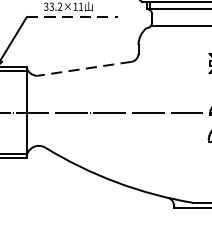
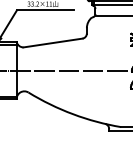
line: (72, 16) -> (45, 10), dashed -> solid
line: (85, 69) -> (53, 43), dashed -> solid

